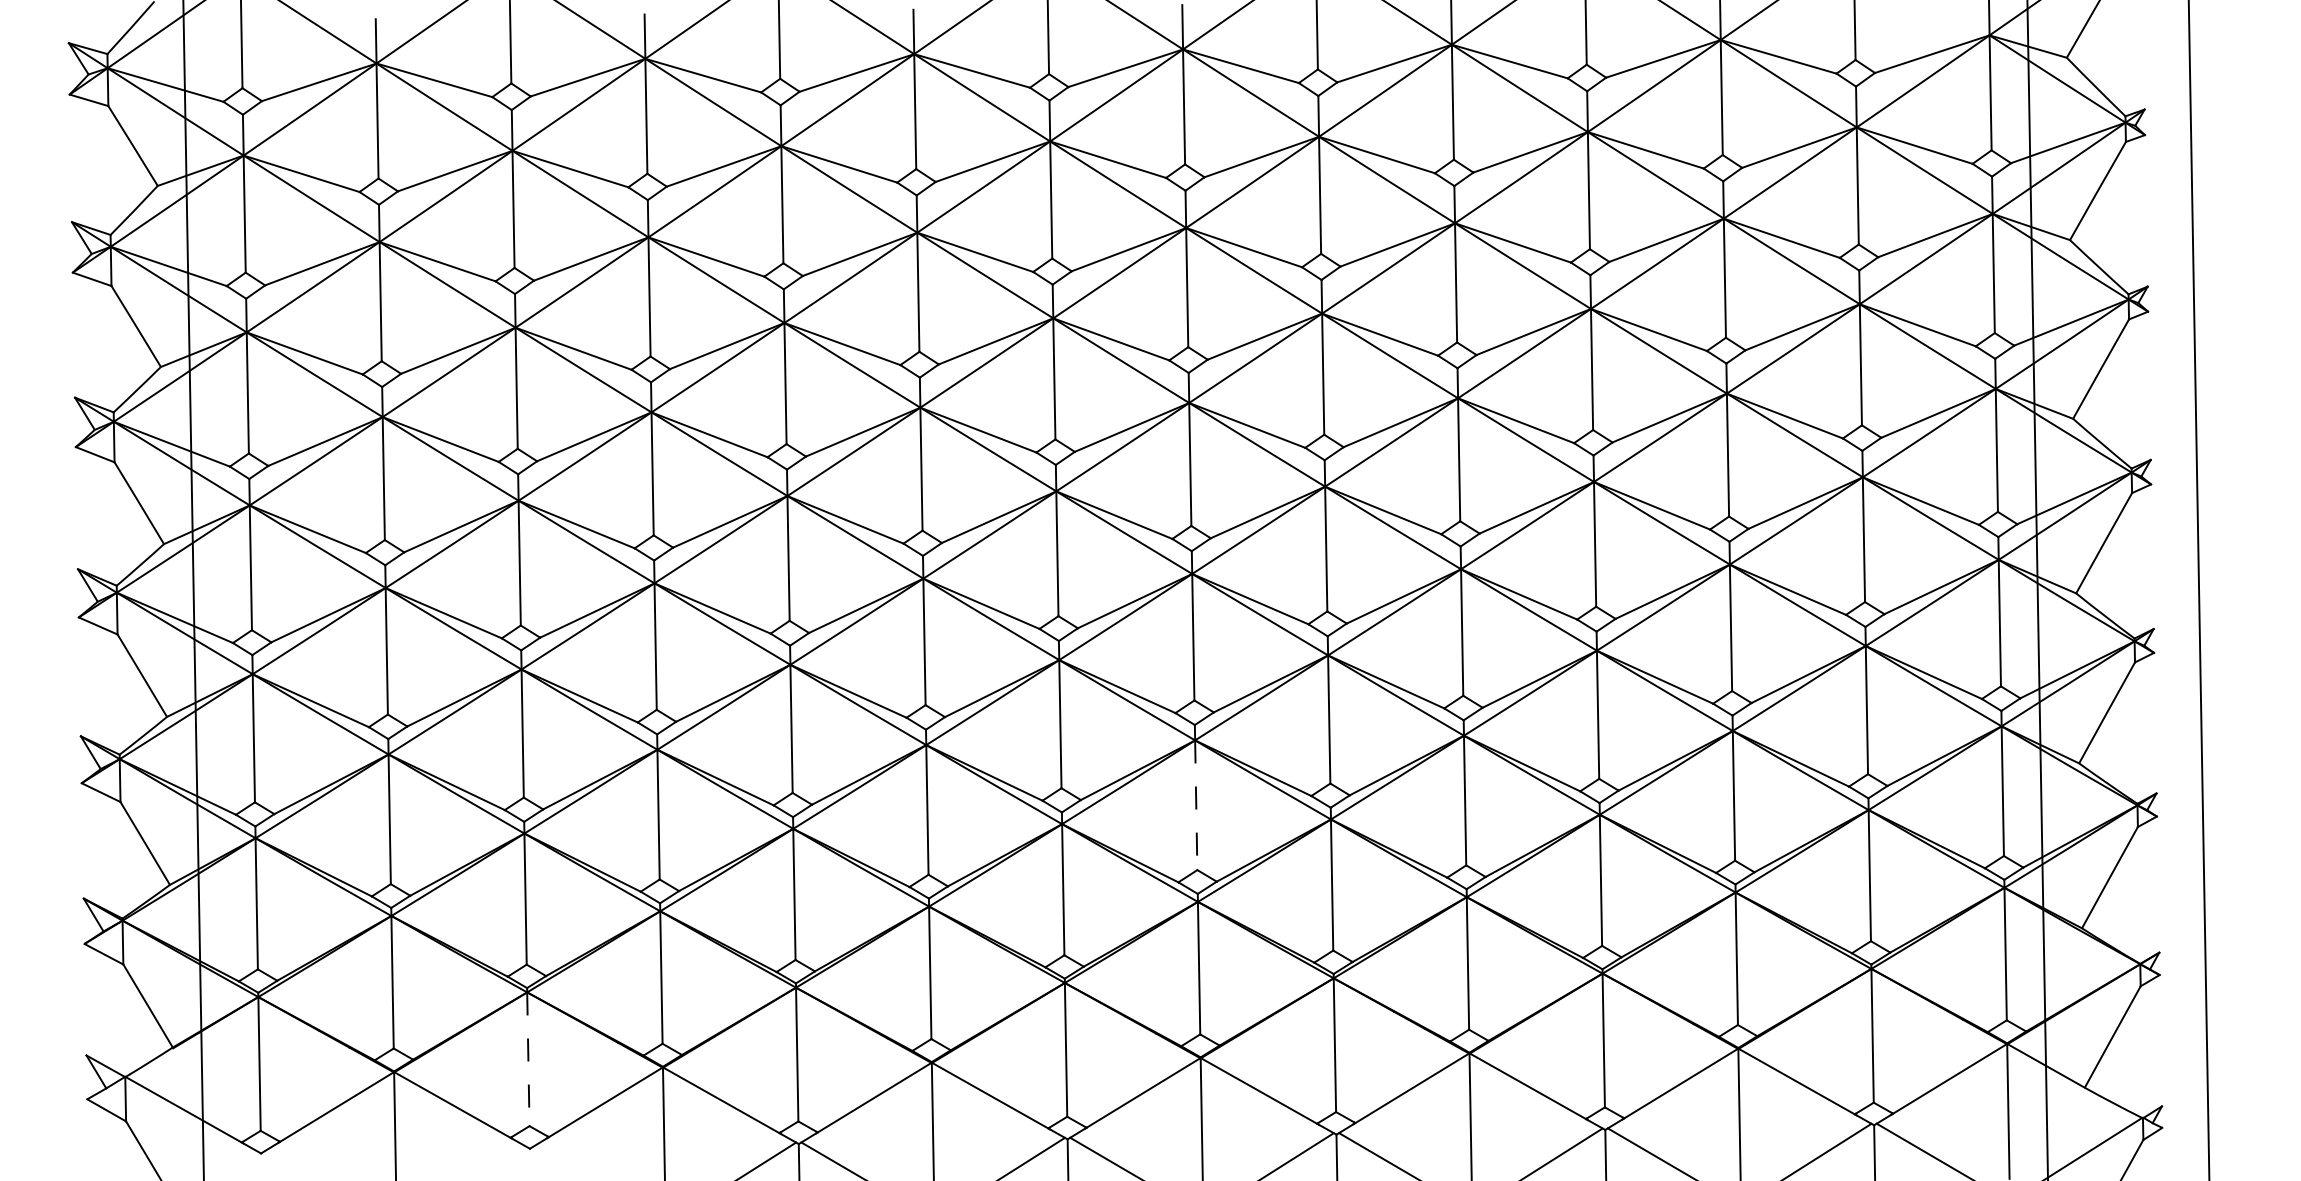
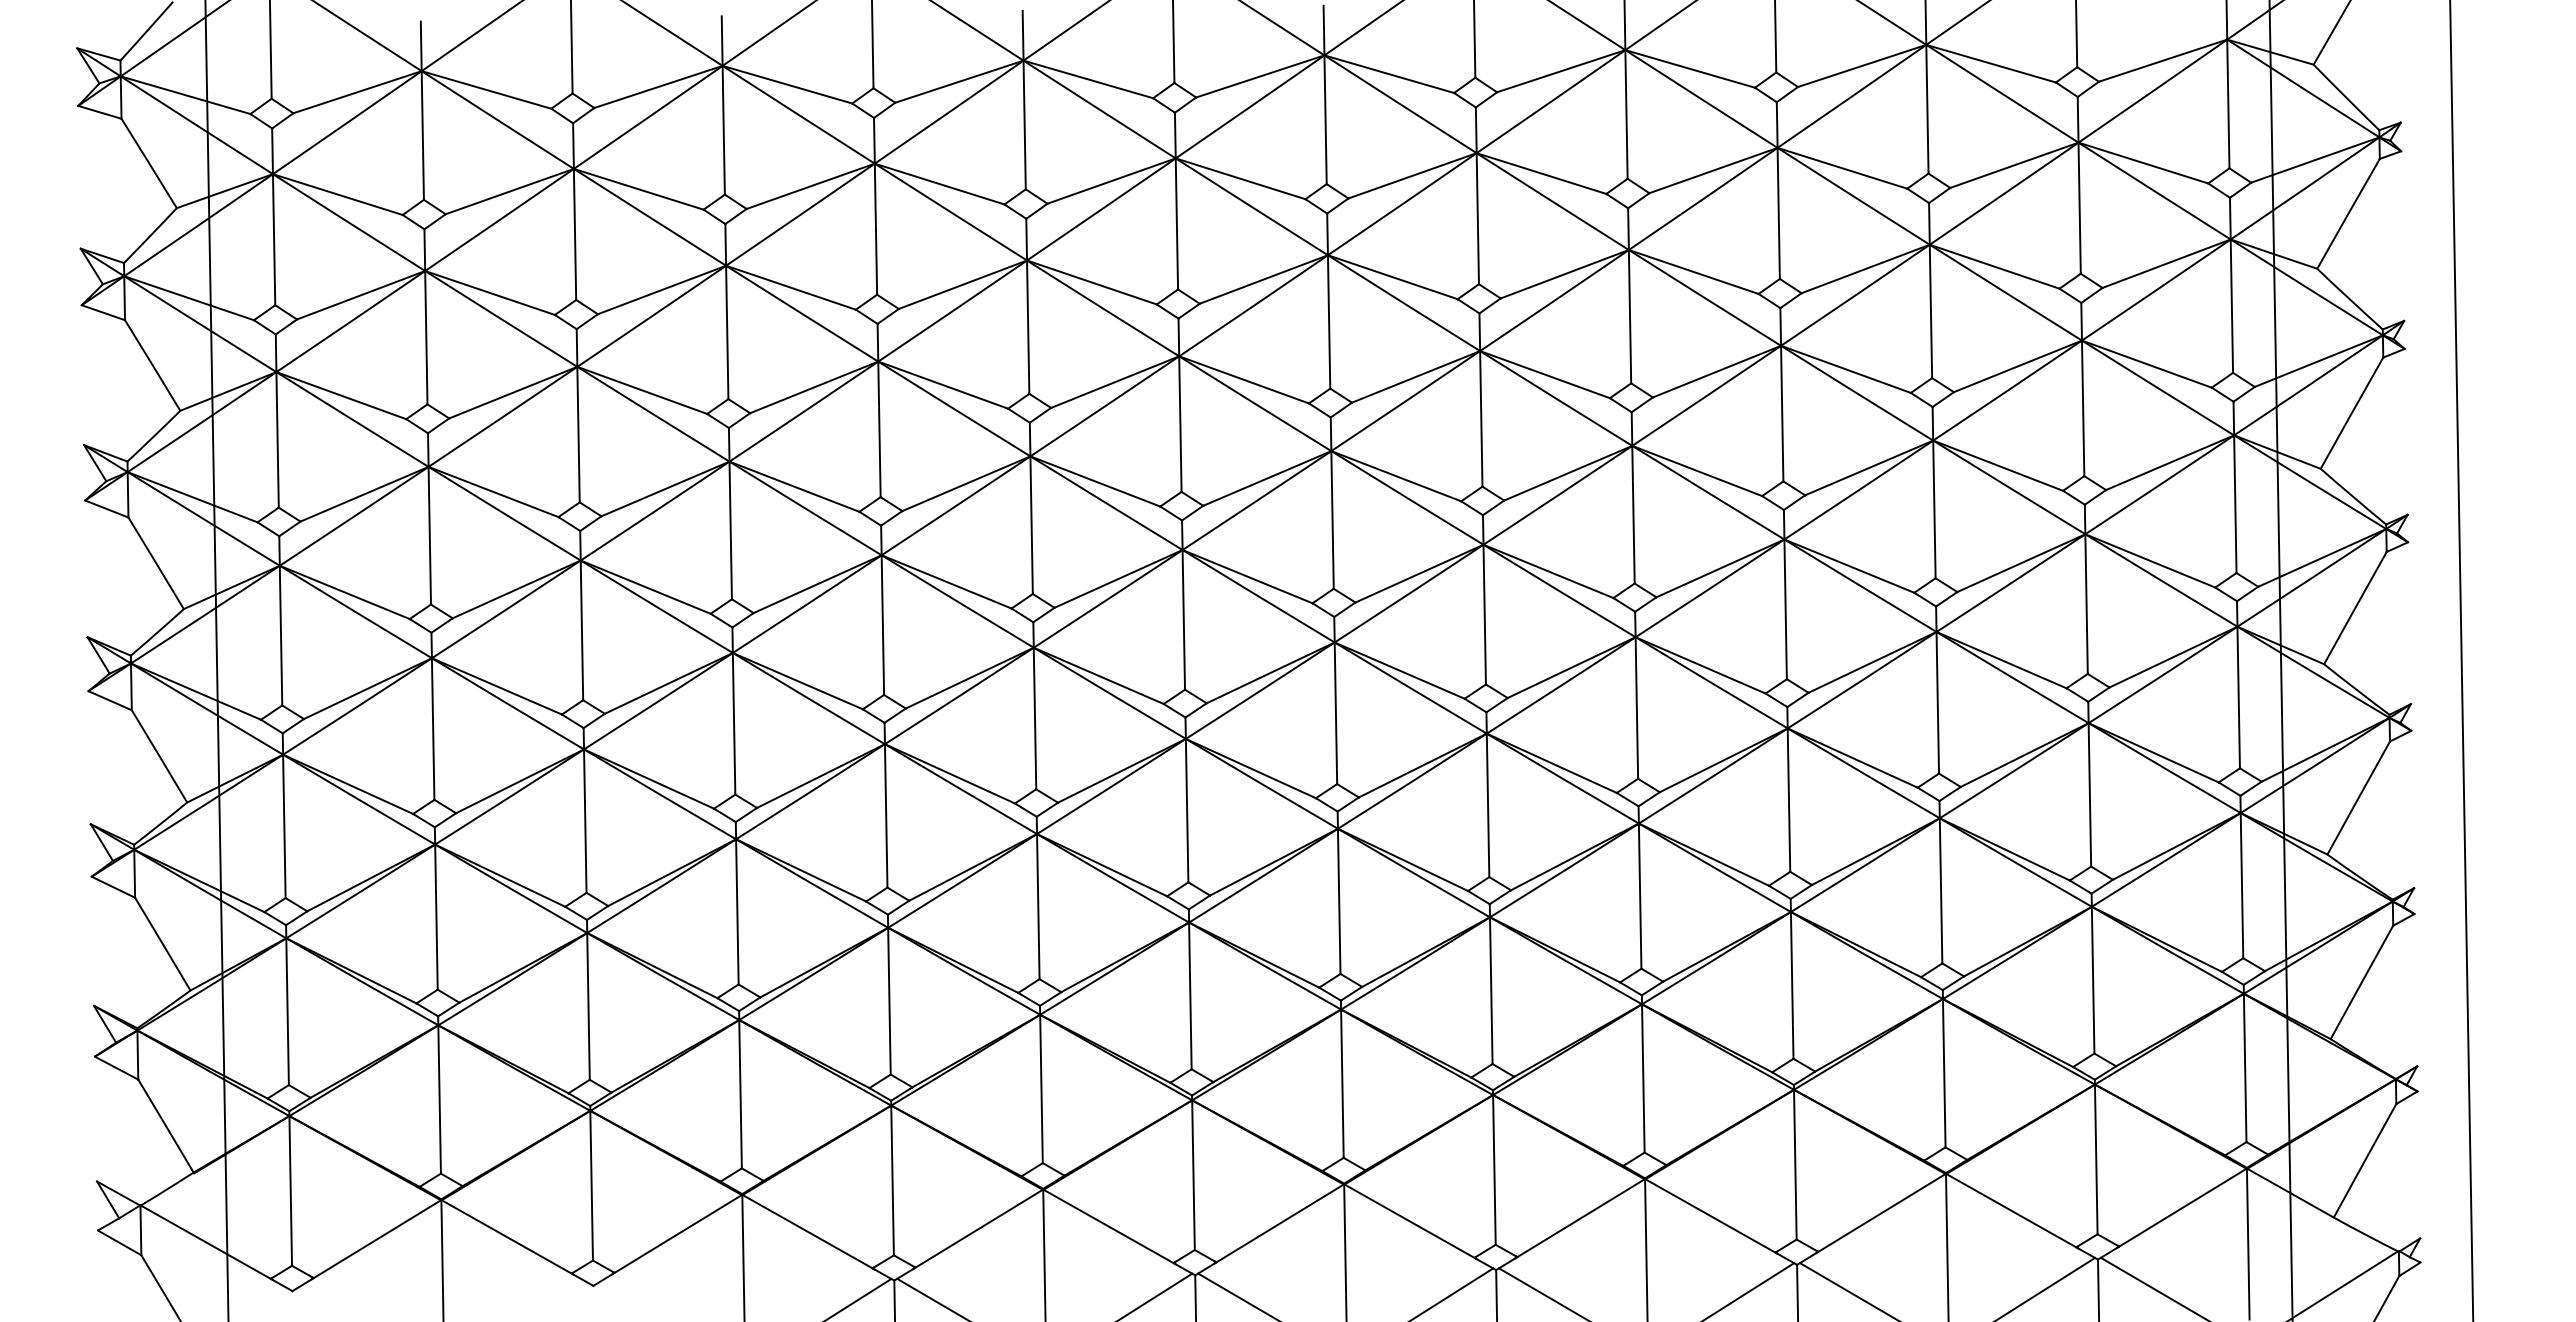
line: (1196, 805) -> (1339, 901), dashed -> solid
line: (528, 1059) -> (591, 1185), dashed -> solid

